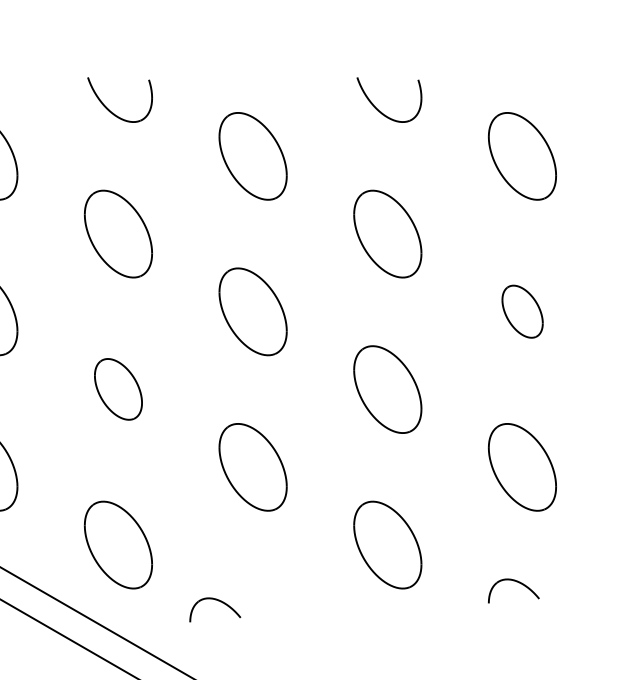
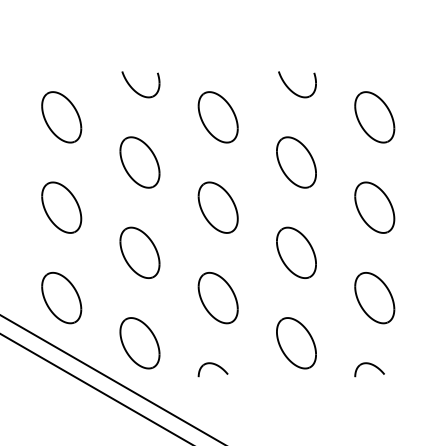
part: (522, 311) -> (374, 207), size x1.67
part: (117, 388) -> (139, 252), size x1.43
part: (214, 609) -> (212, 369), moved

